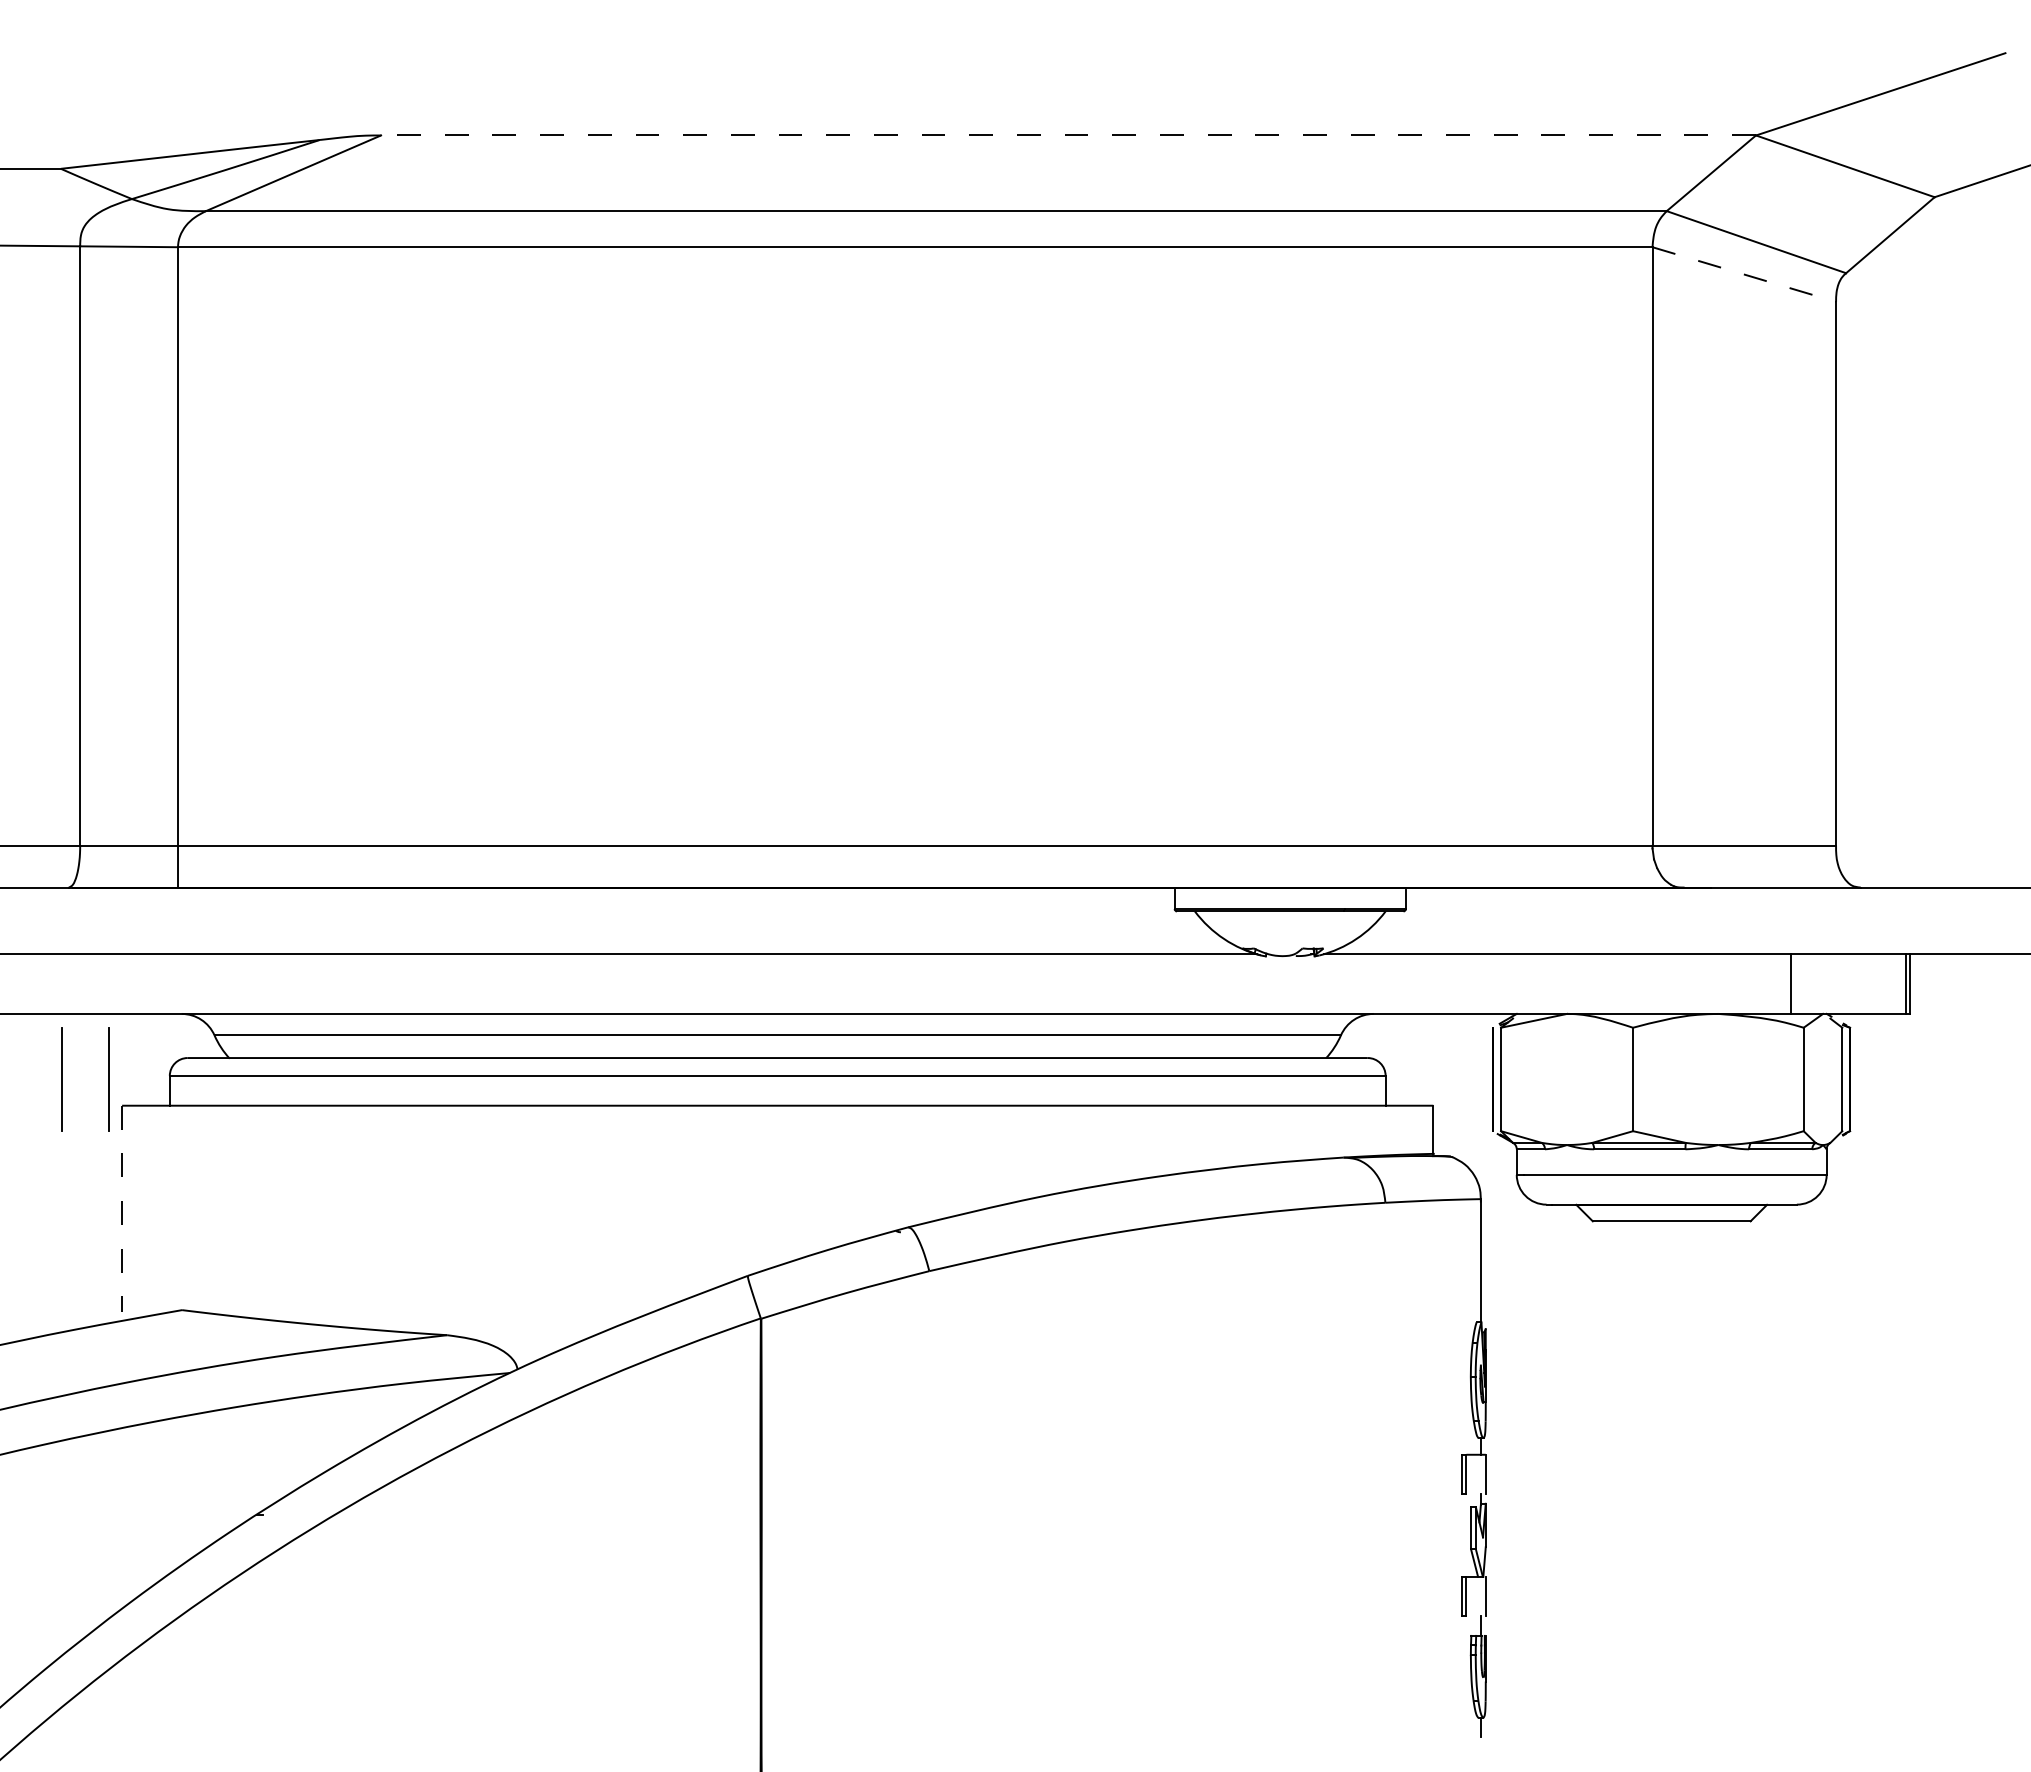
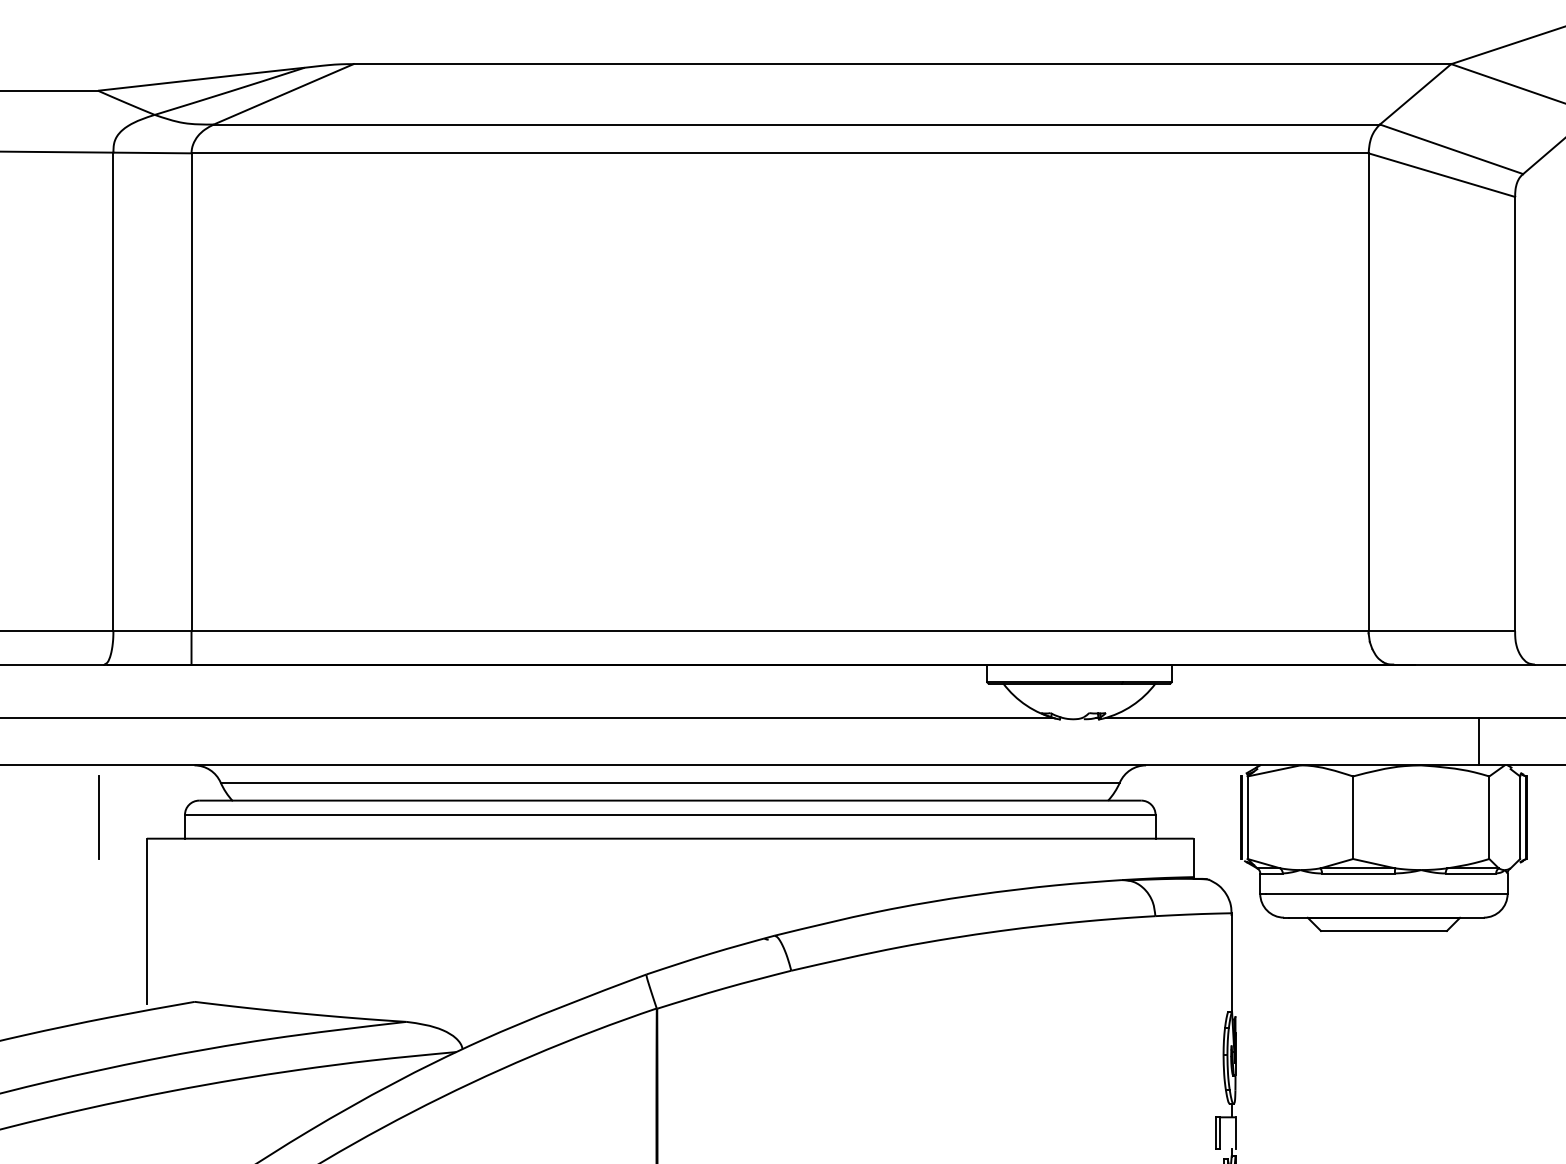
line: (1068, 135) -> (902, 64), dashed -> solid
line: (1744, 274) -> (1442, 175), dashed -> solid
line: (108, 1079) -> (136, 817), removed
line: (122, 1209) -> (147, 921), dashed -> solid

